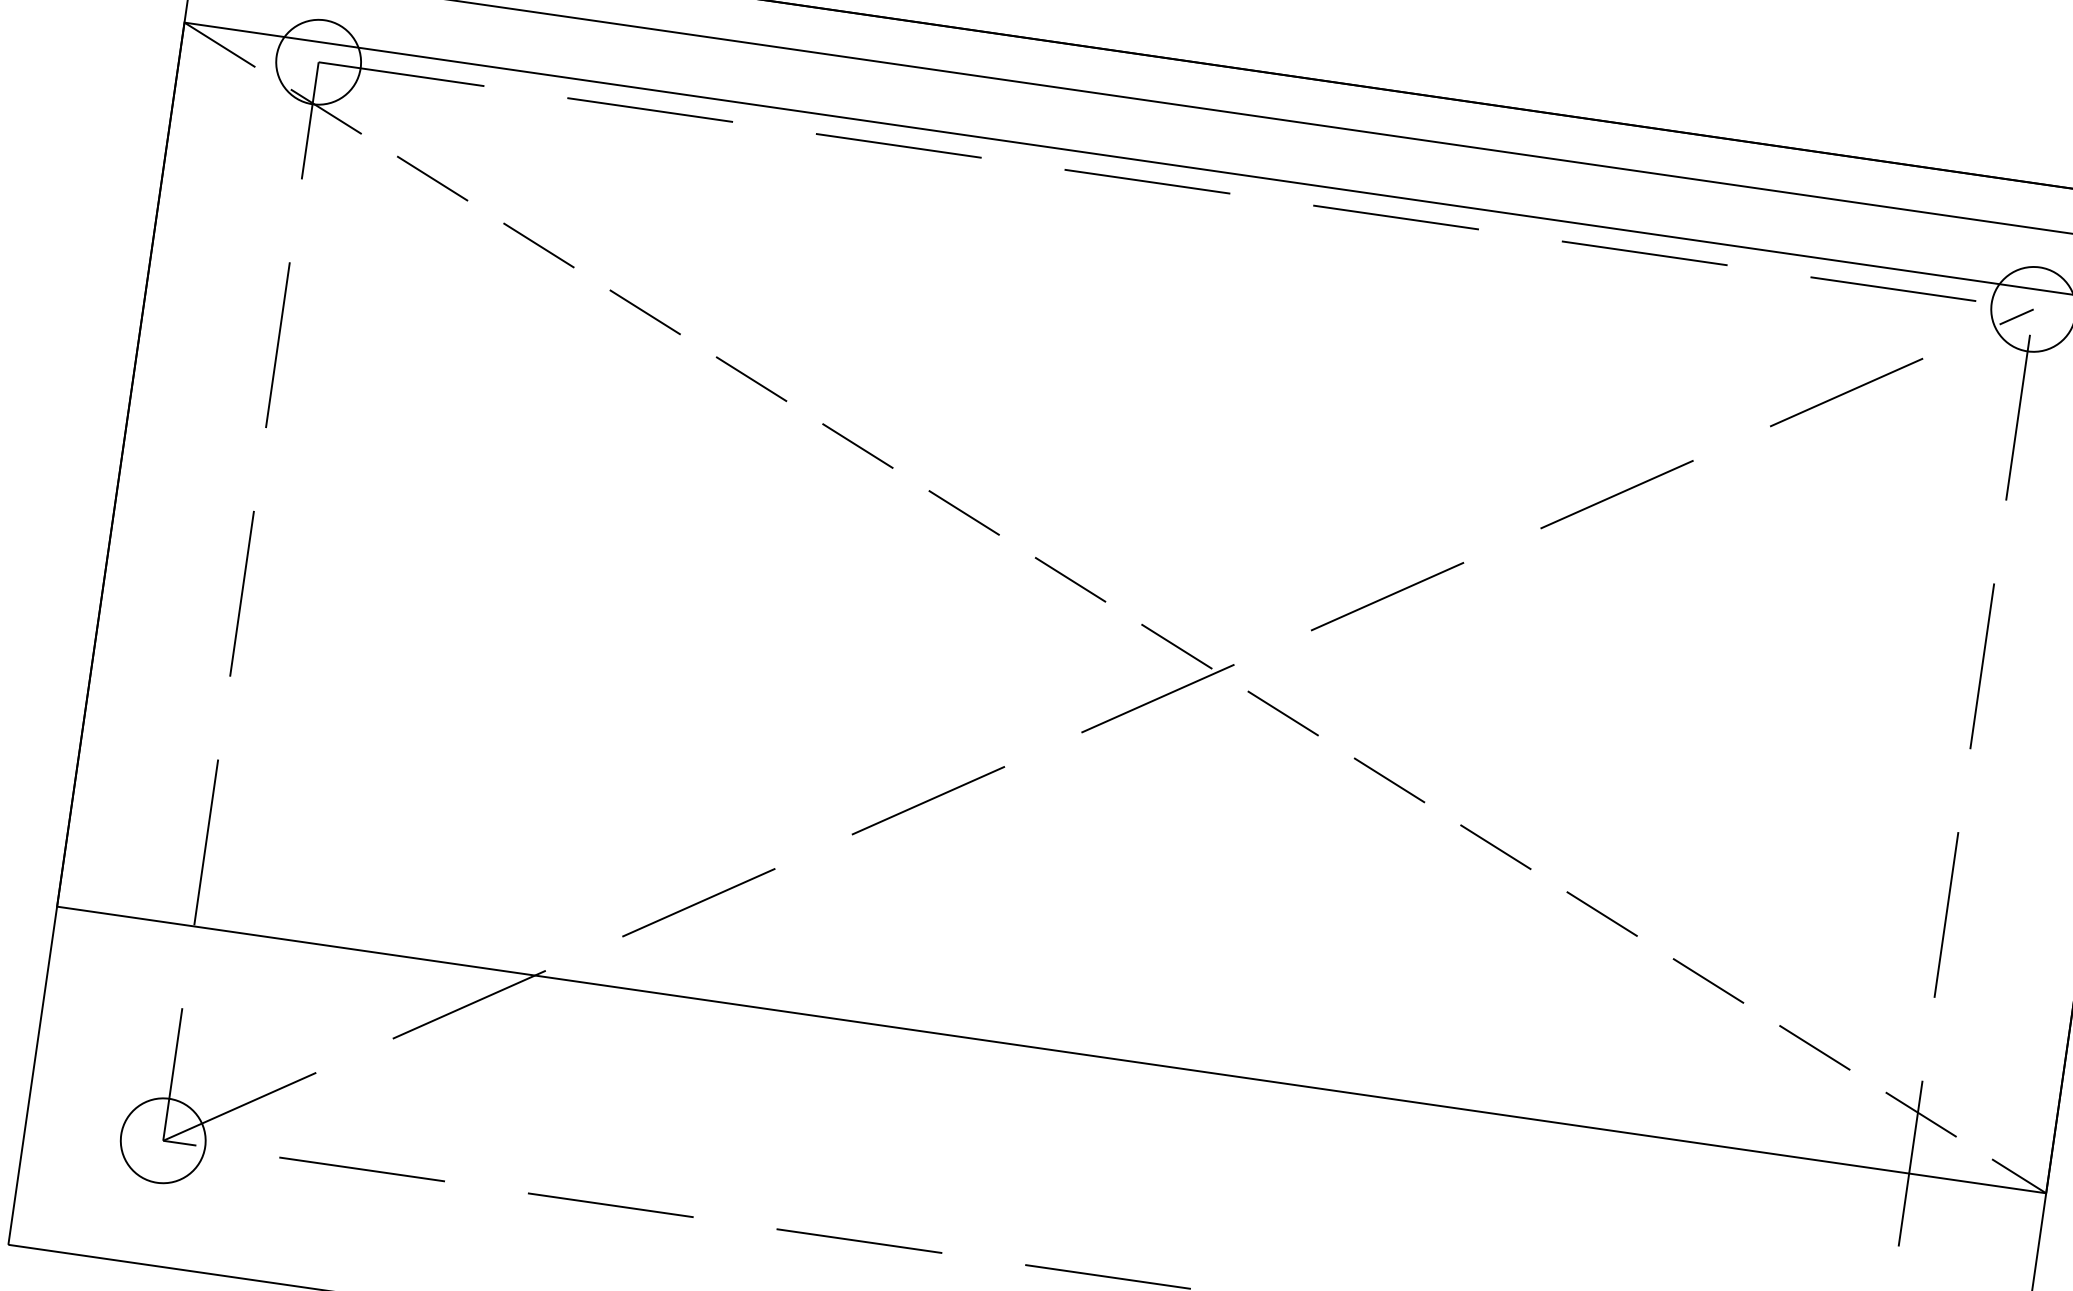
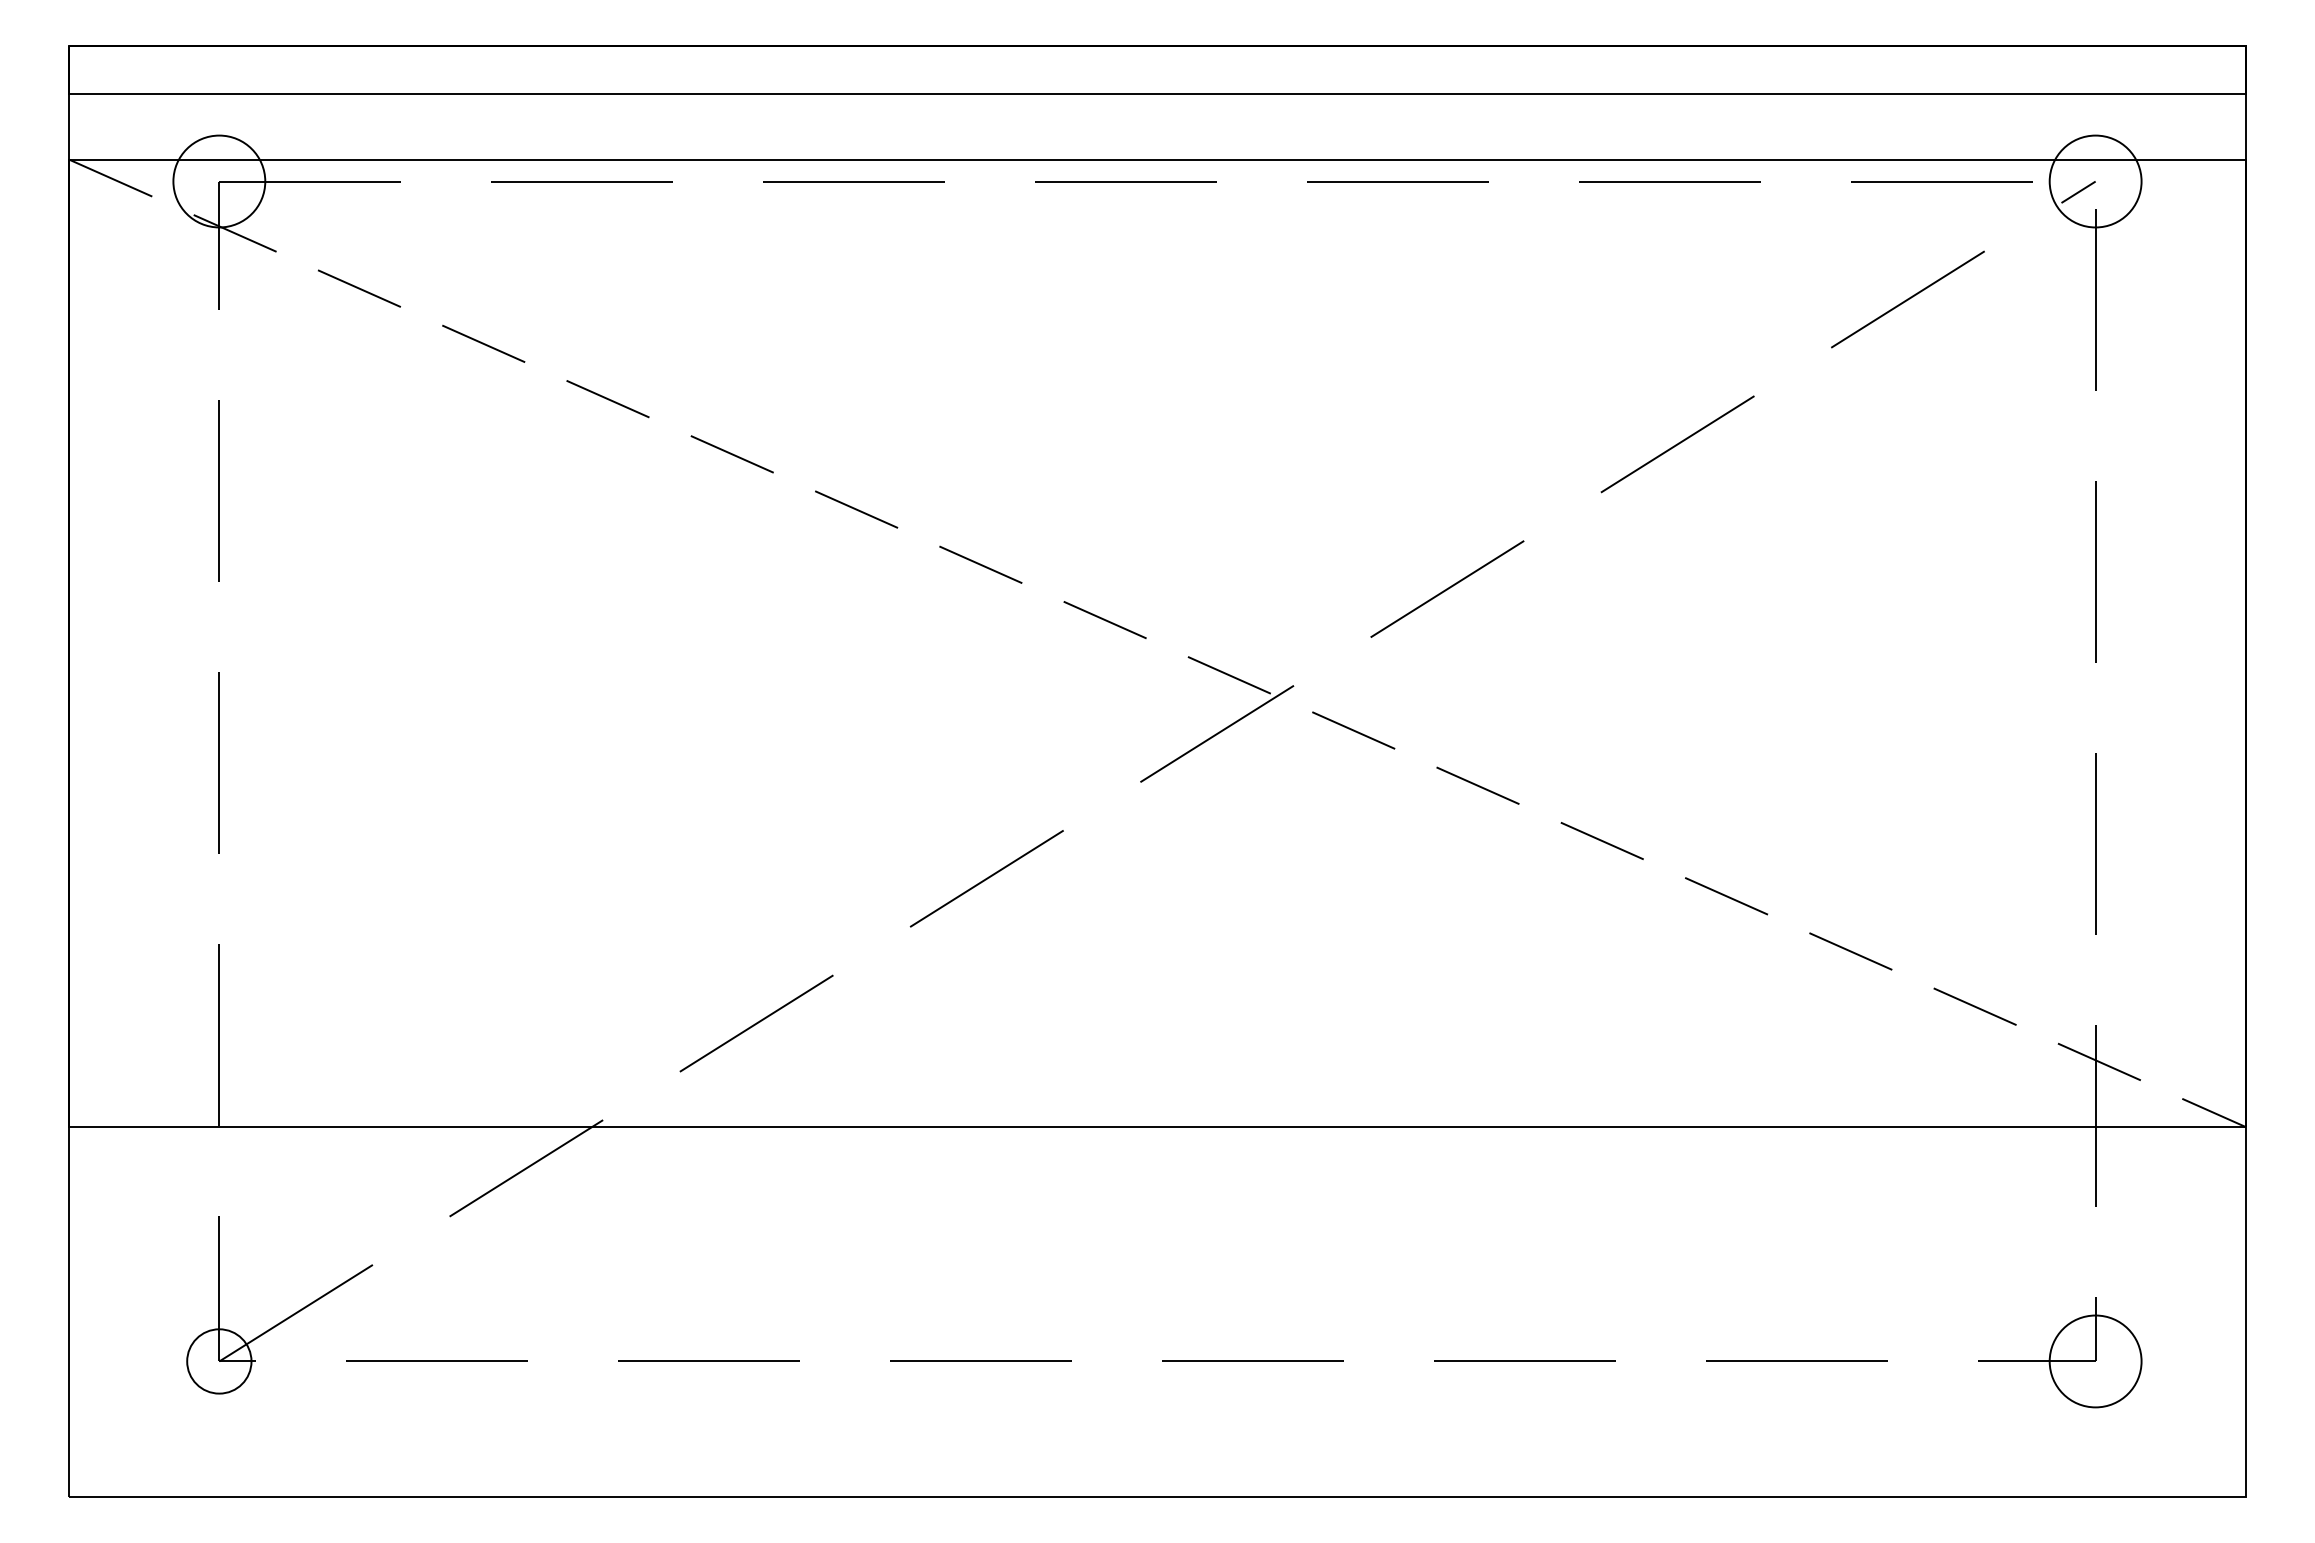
circle: (163, 1140) -> (219, 1361), size x0.7

